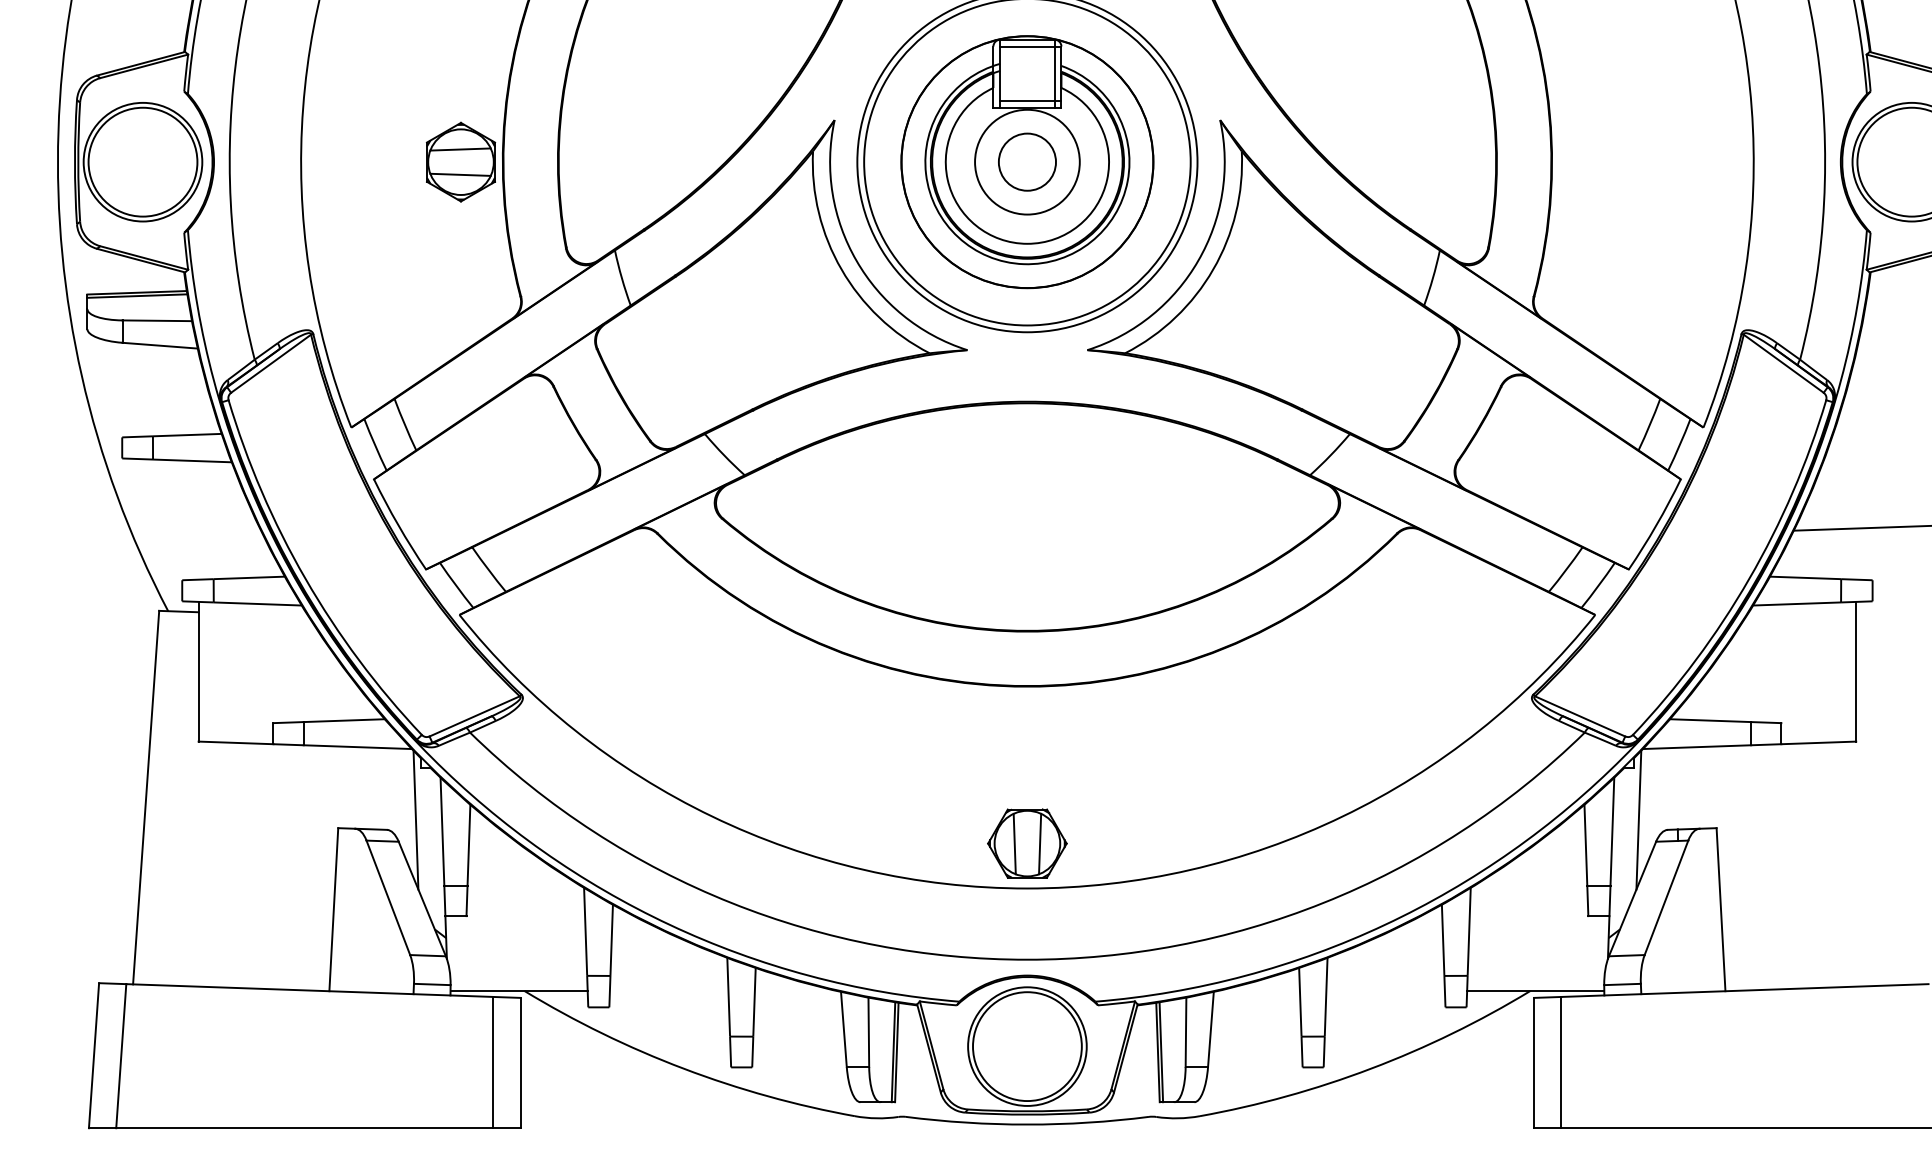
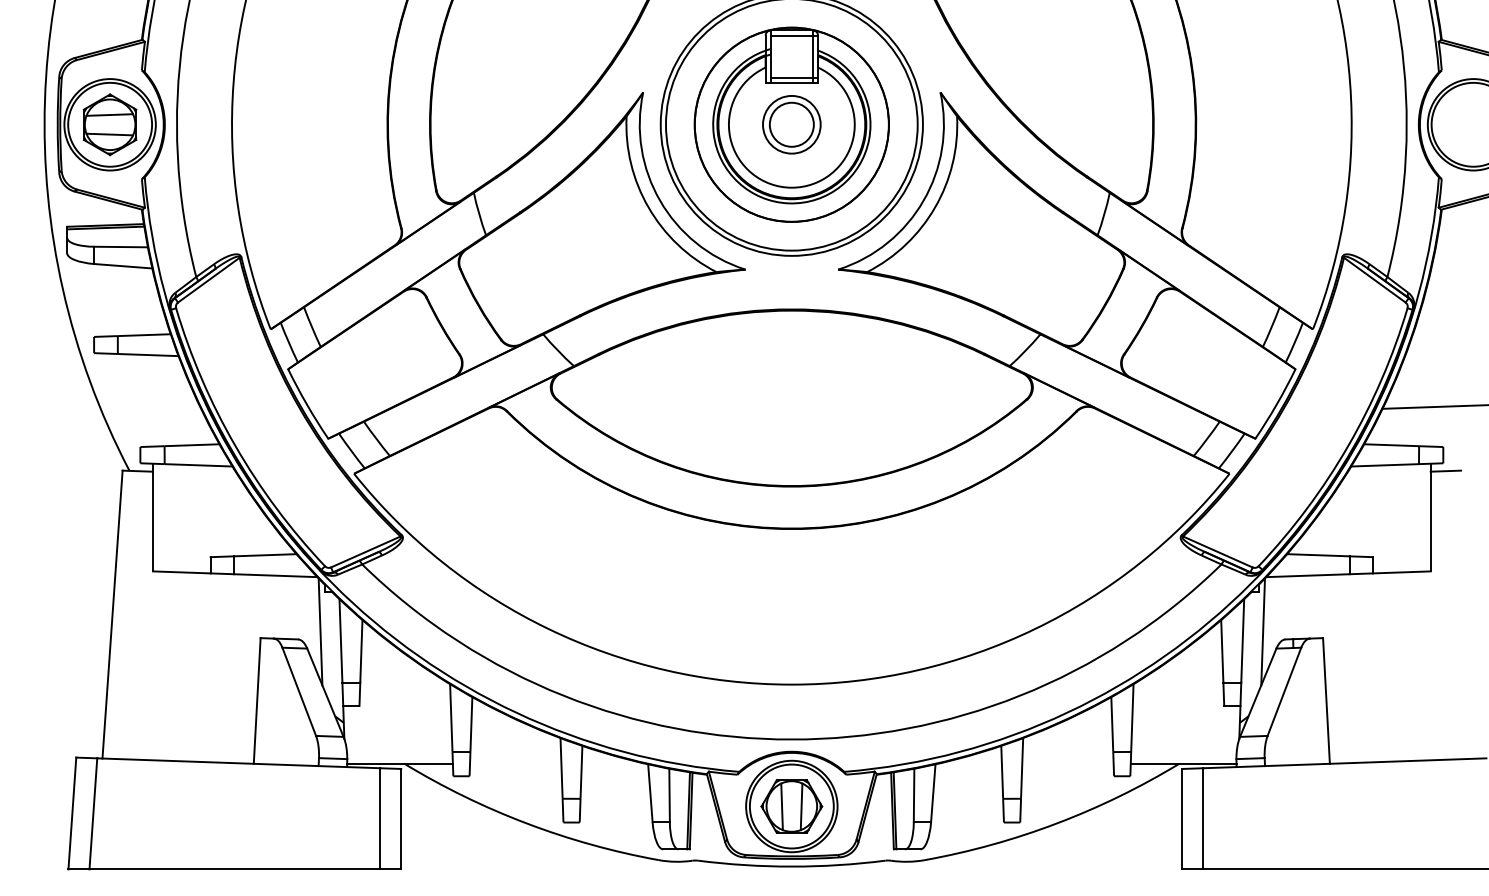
part: (461, 161) -> (110, 124), moved
circle: (1027, 161) -> (791, 124), size x0.71
line: (1875, 611) -> (1445, 471), added
part: (1027, 843) -> (791, 806), moved

